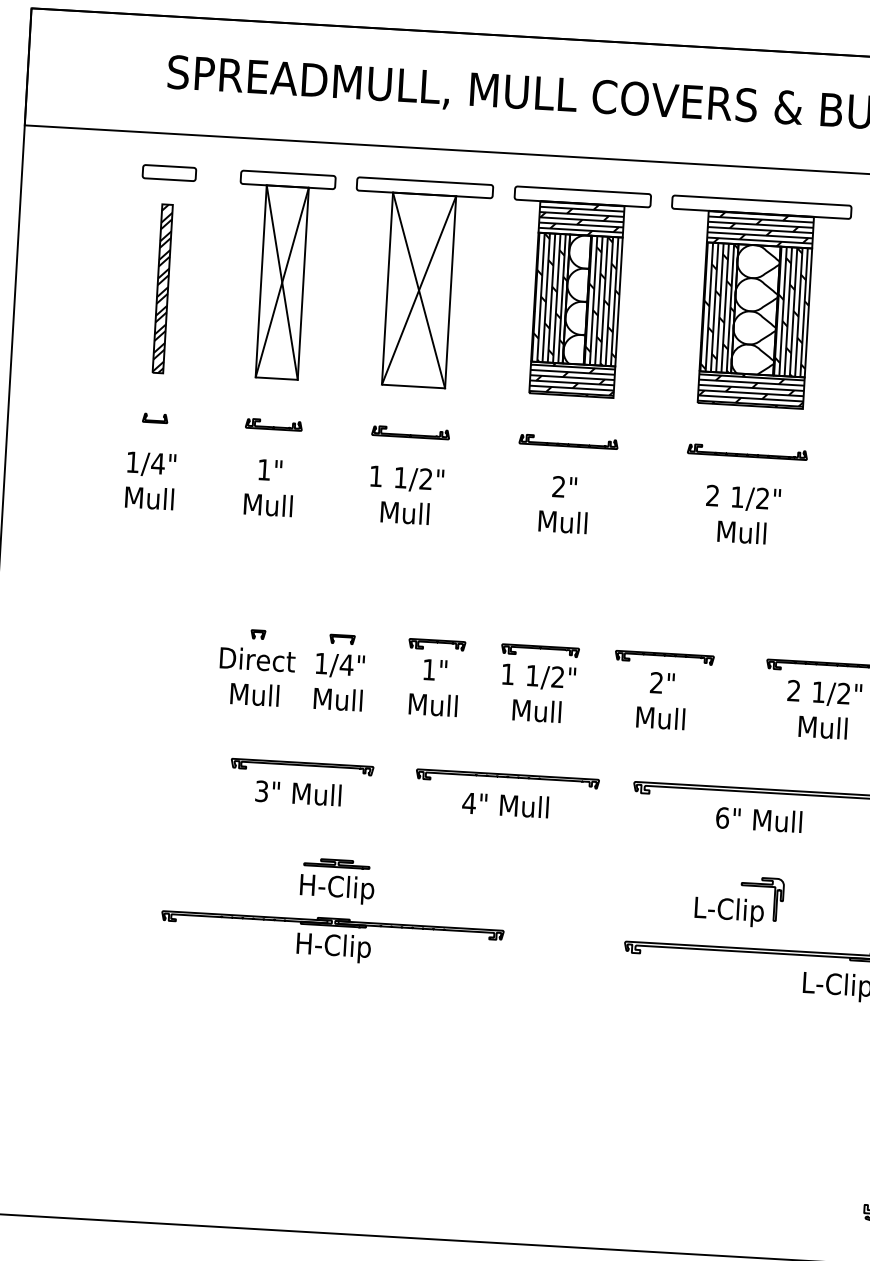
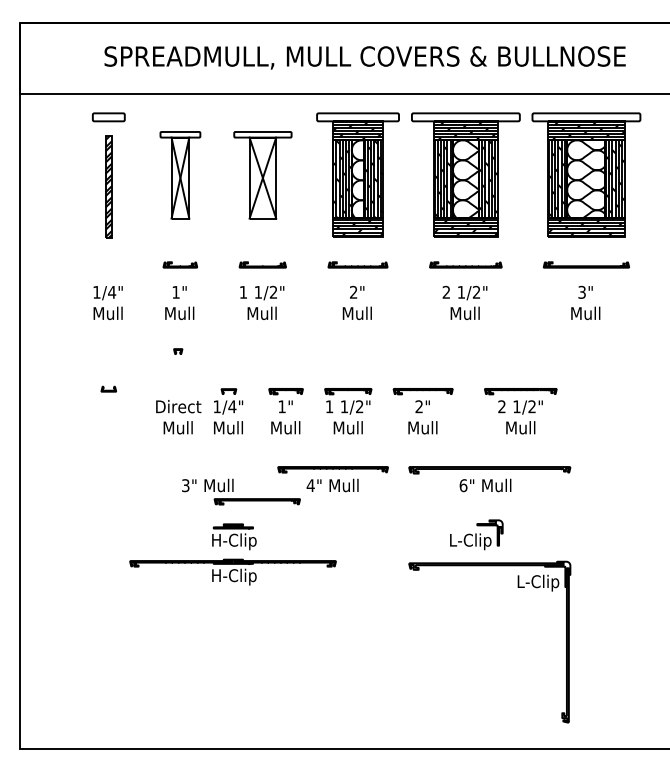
part: (282, 276) -> (180, 175), size x0.7
part: (418, 284) -> (262, 175), size x0.7
curve: (154, 418) -> (108, 389), moved
curve: (258, 632) -> (178, 350), moved
part: (301, 766) -> (256, 501), moved

